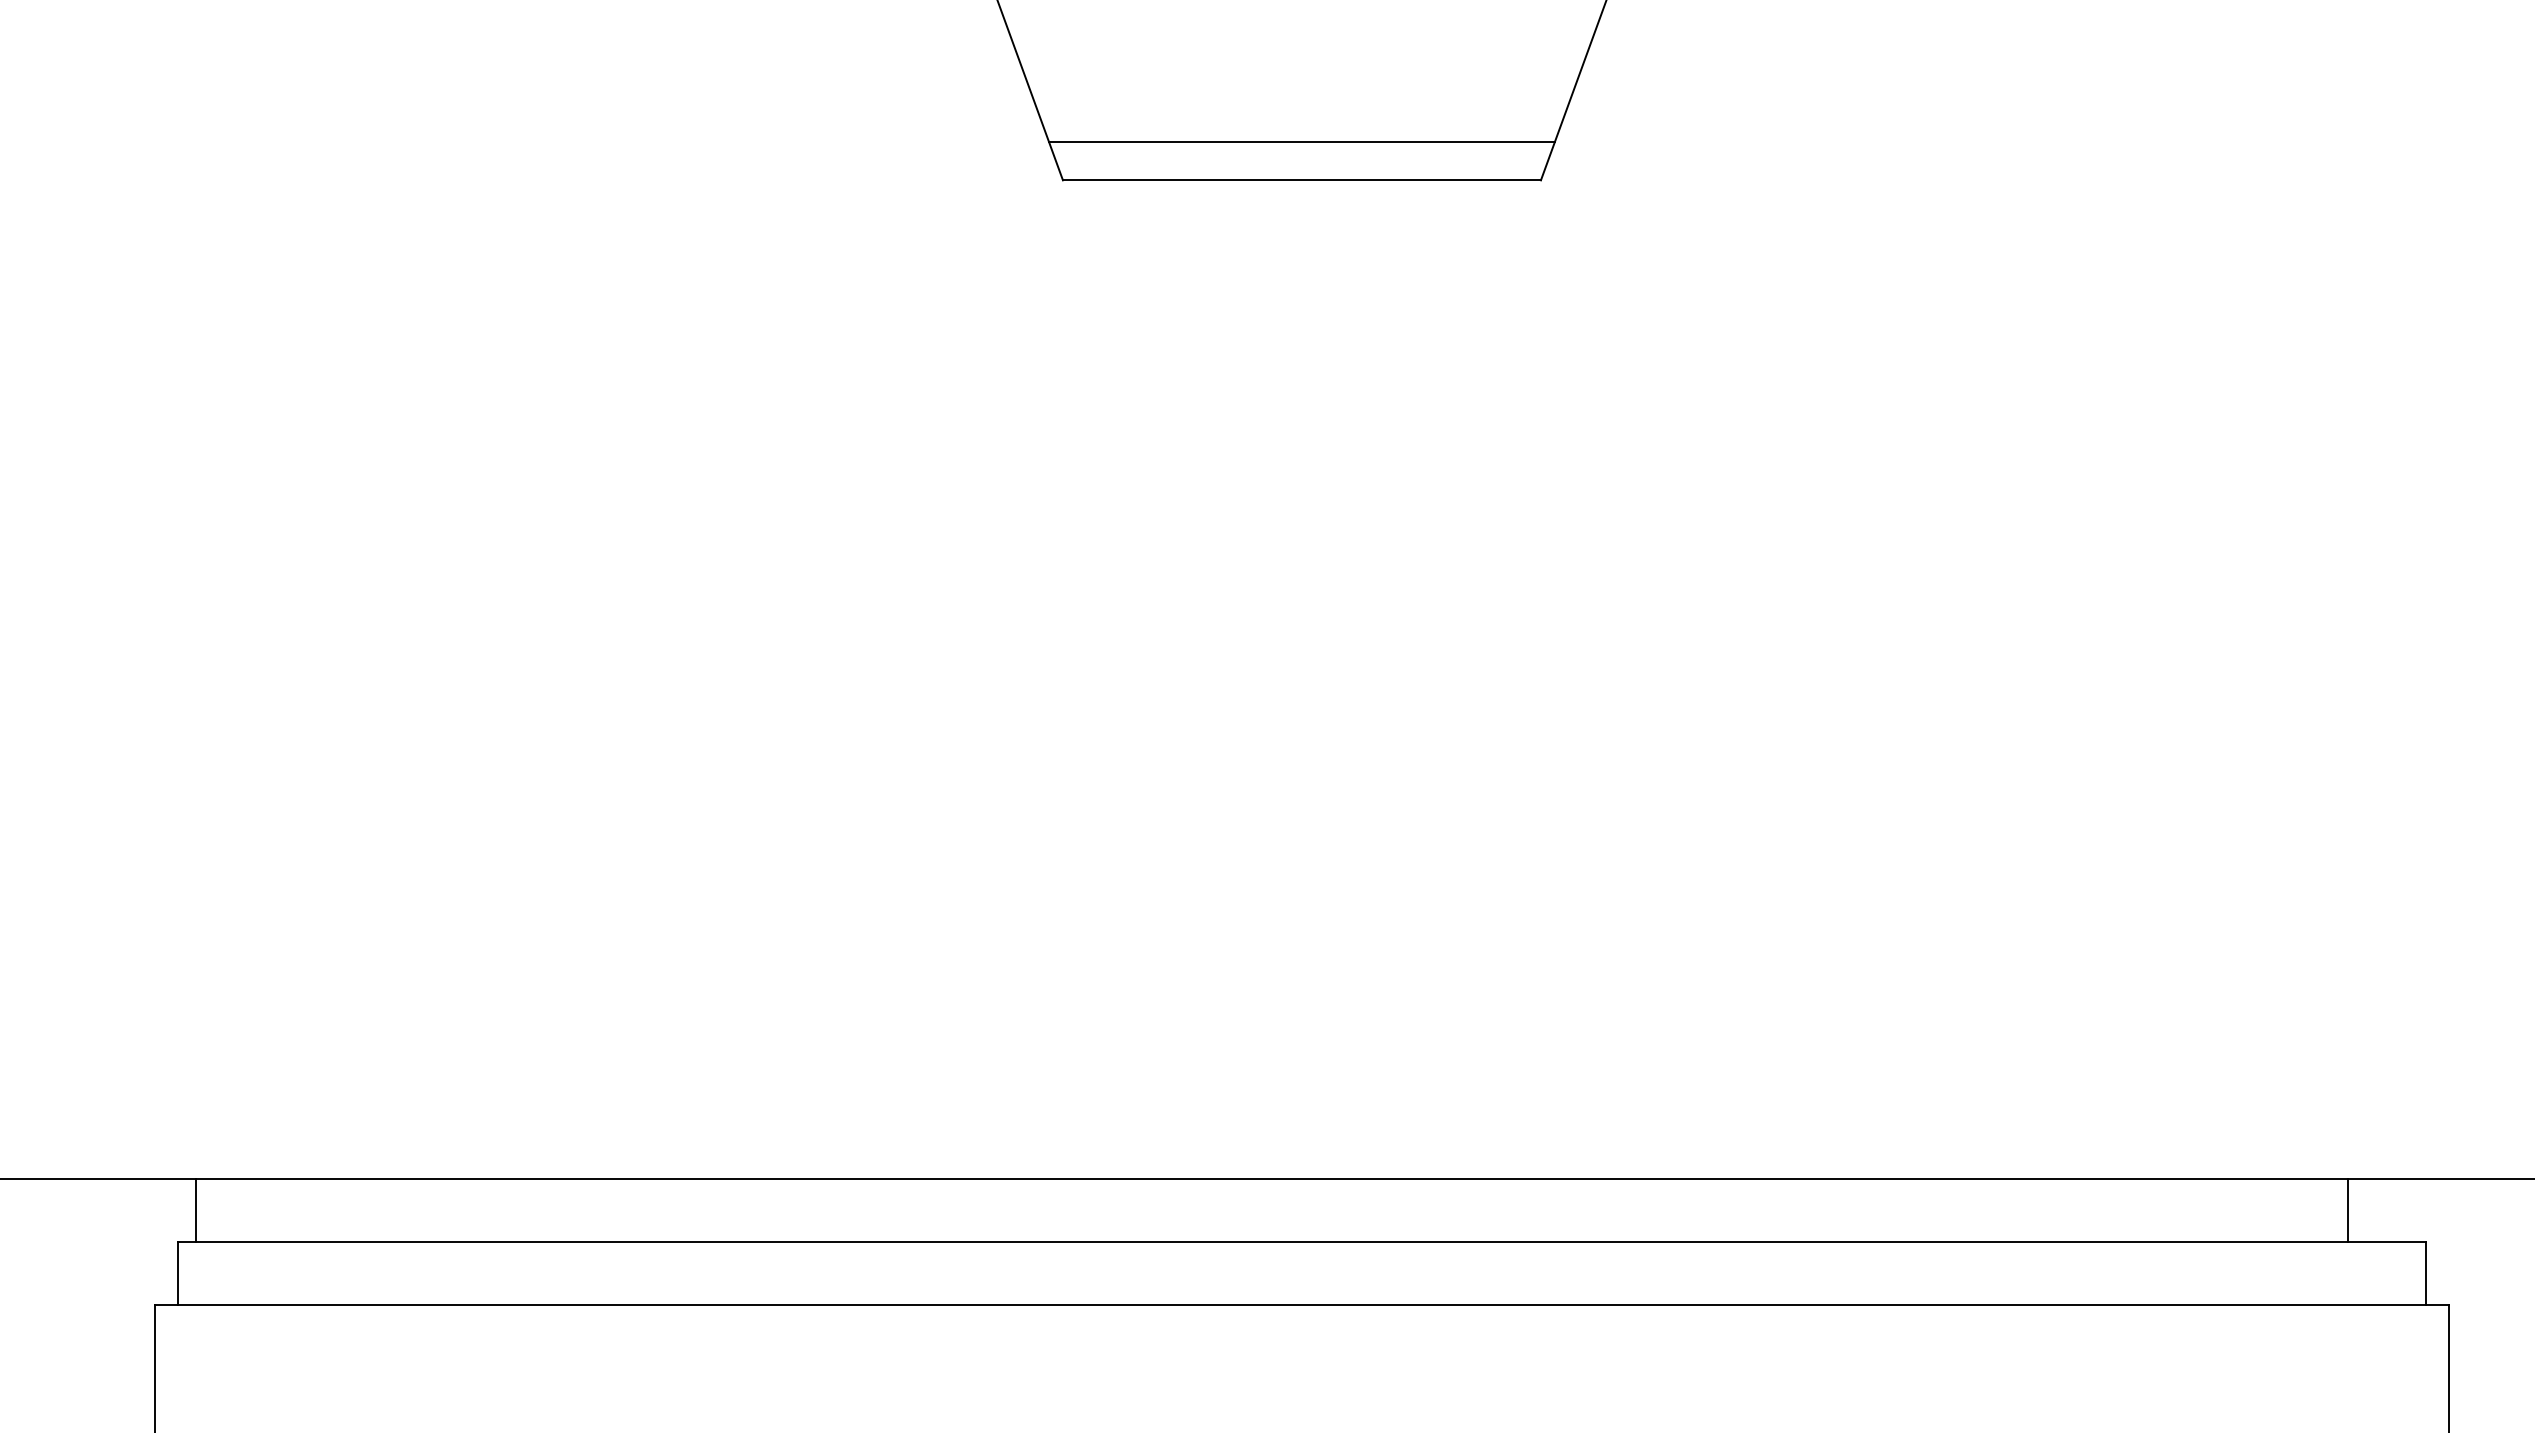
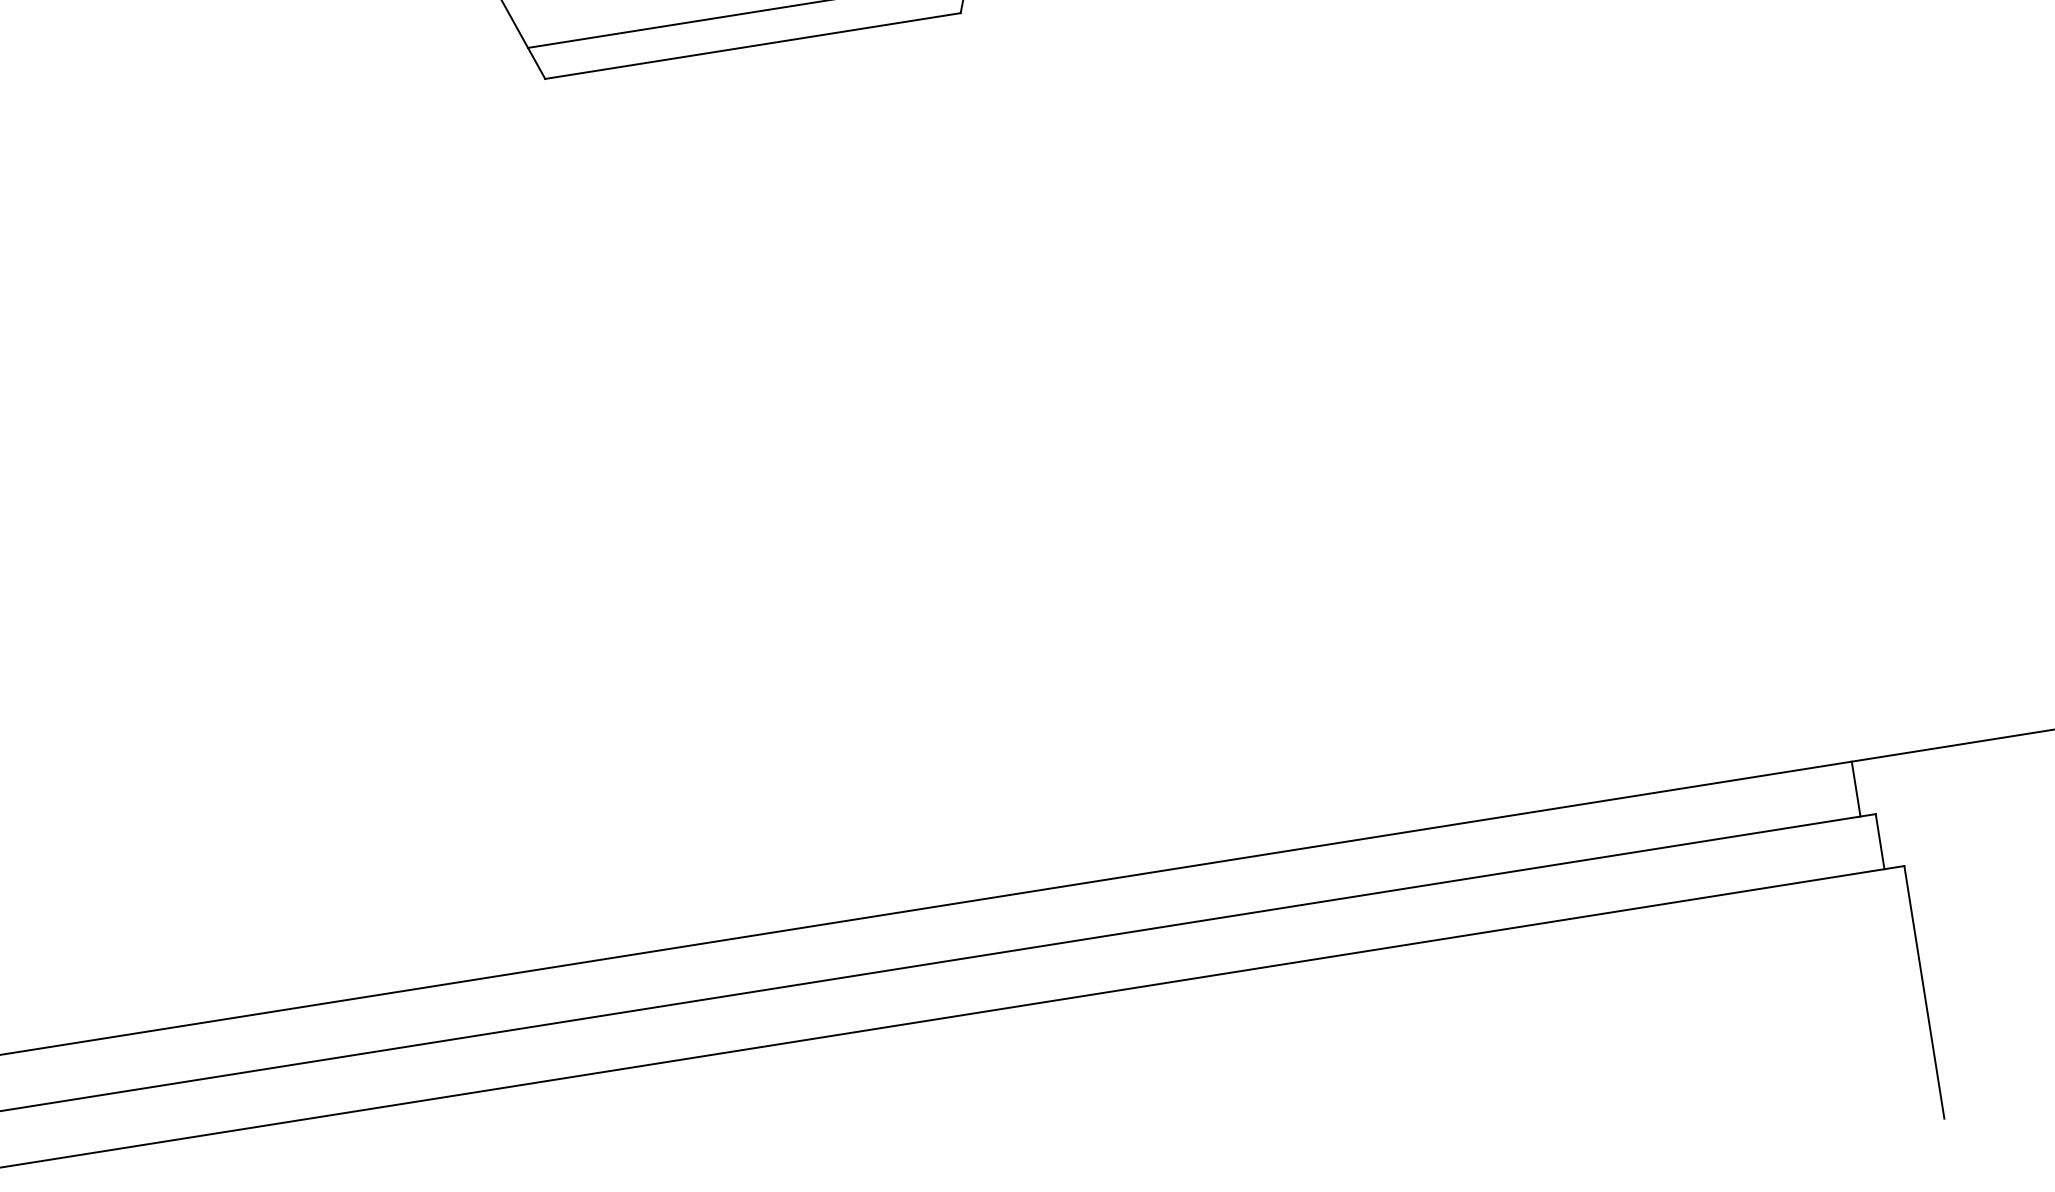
line: (2348, 1210) -> (1856, 789), moved

